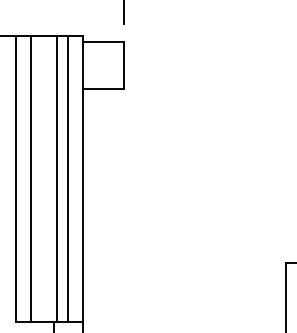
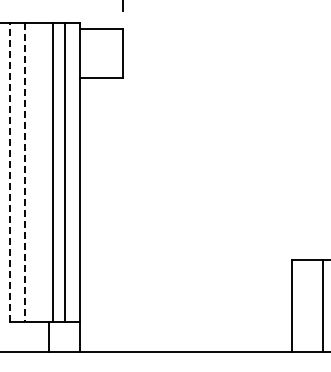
line: (15, 178) -> (9, 171), solid -> dashed
line: (31, 179) -> (25, 172), solid -> dashed

